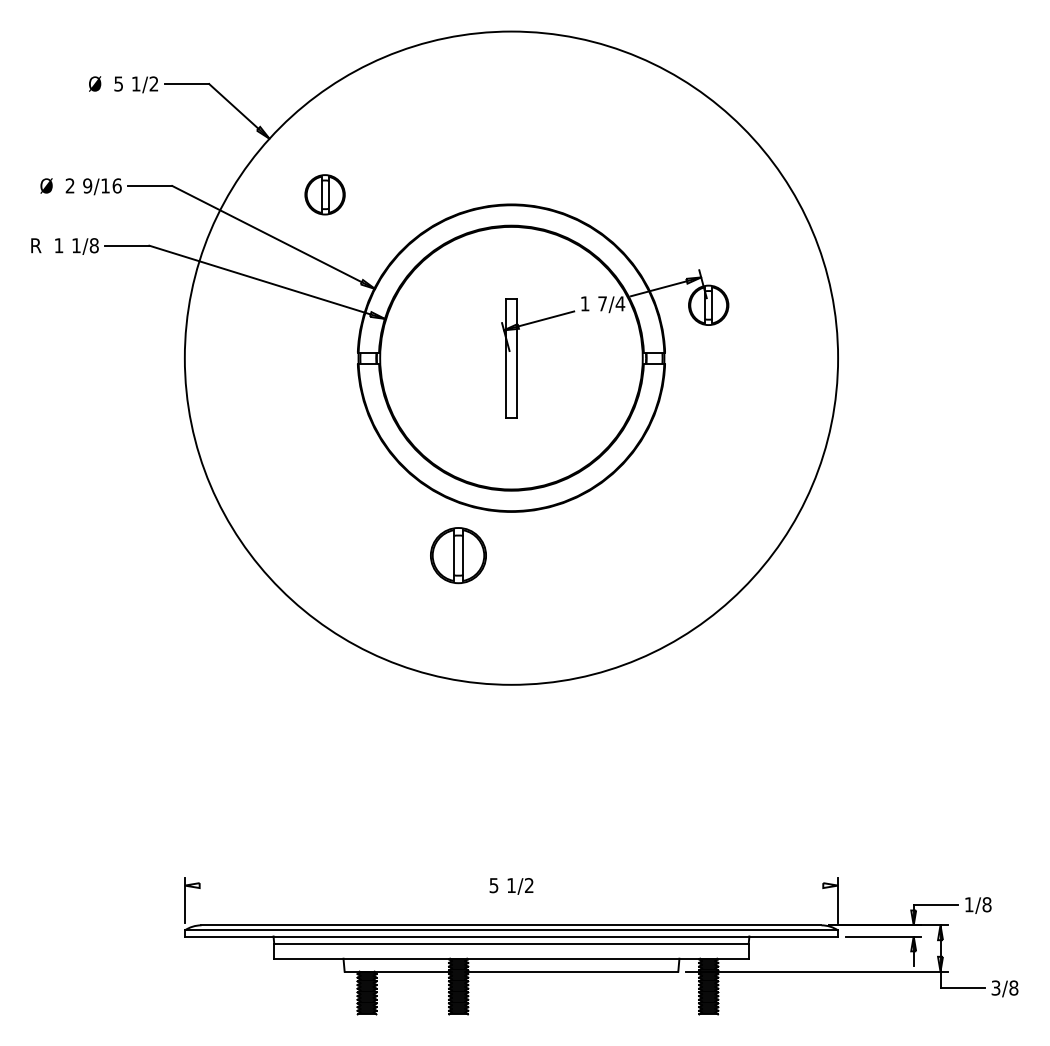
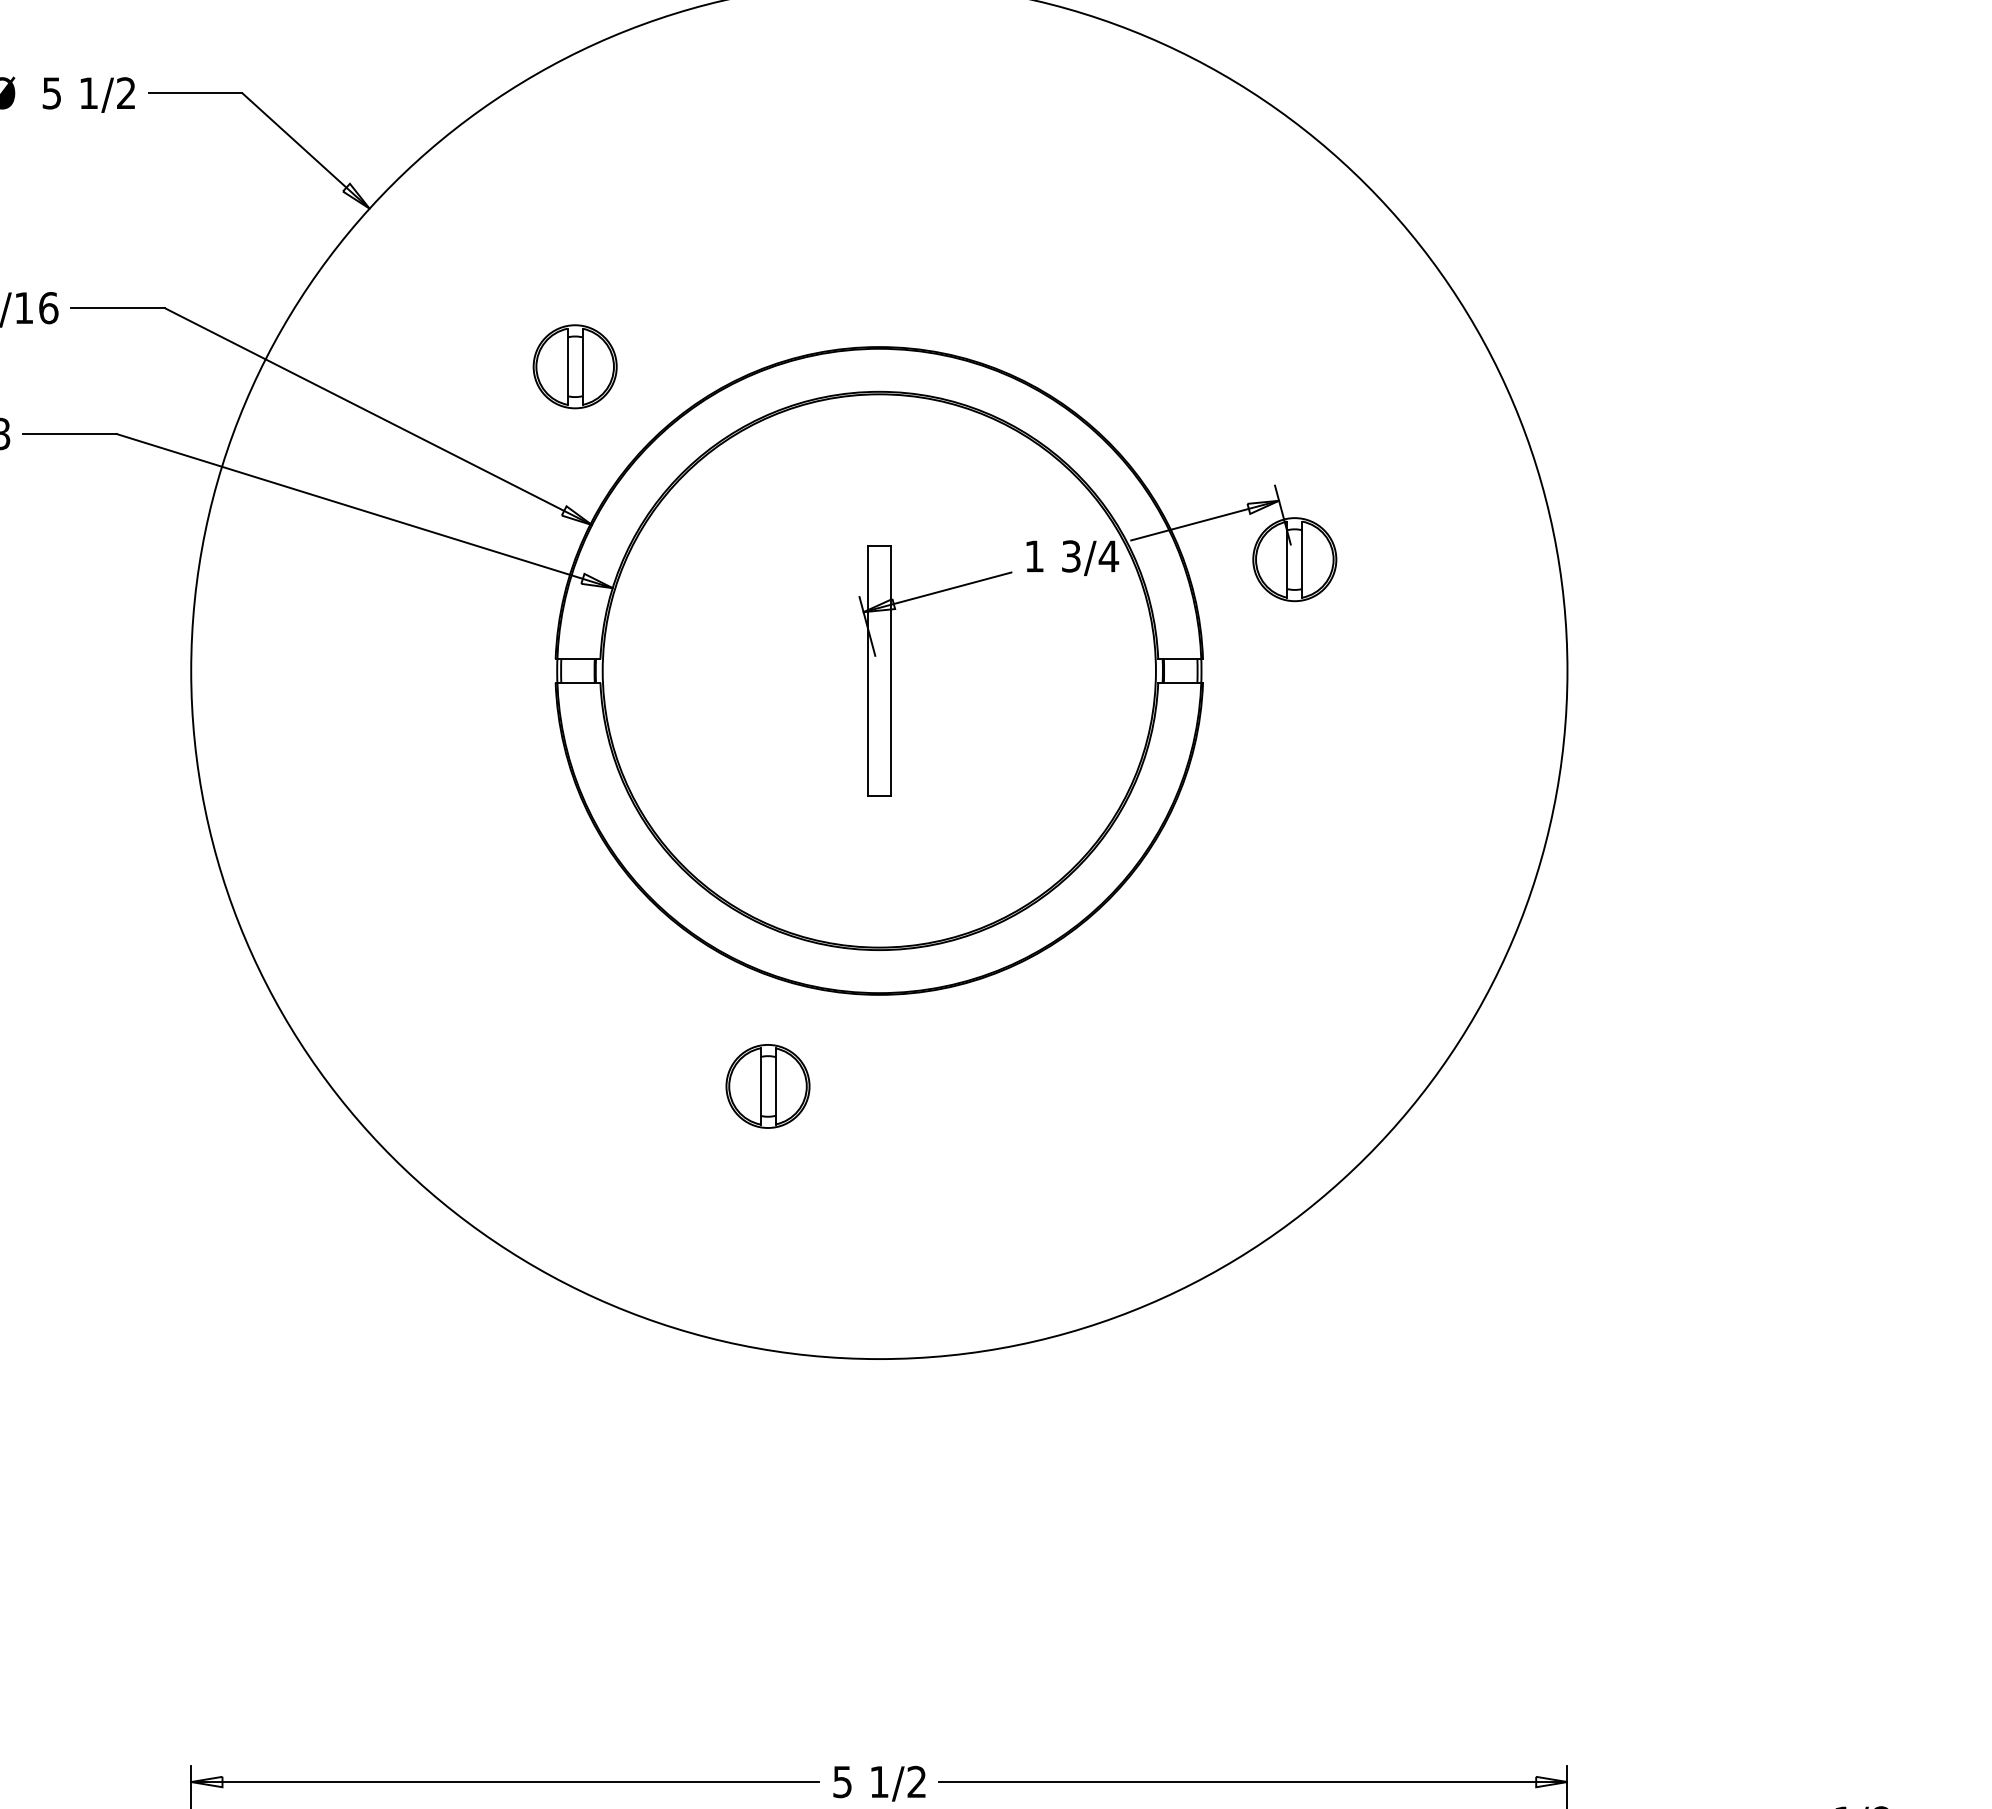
part: (324, 194) -> (573, 366), moved
text: (602, 303) -> (1071, 555), 7/4 -> 3/4
part: (458, 554) -> (767, 1084), size x0.71
line: (333, 885) -> (504, 1781), added
line: (688, 885) -> (1252, 1781), added

